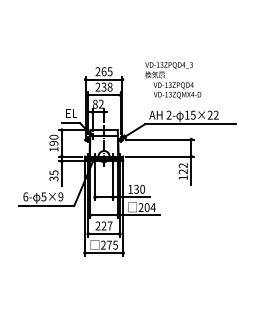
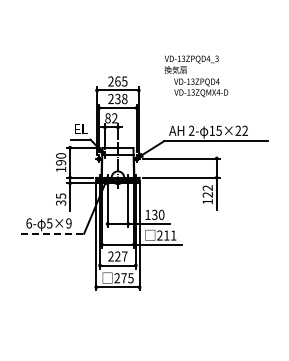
text: (173, 80) -> (196, 76), moved
line: (46, 205) -> (52, 233), solid -> dashed
text: (150, 207) -> (170, 235), 204 -> 211

